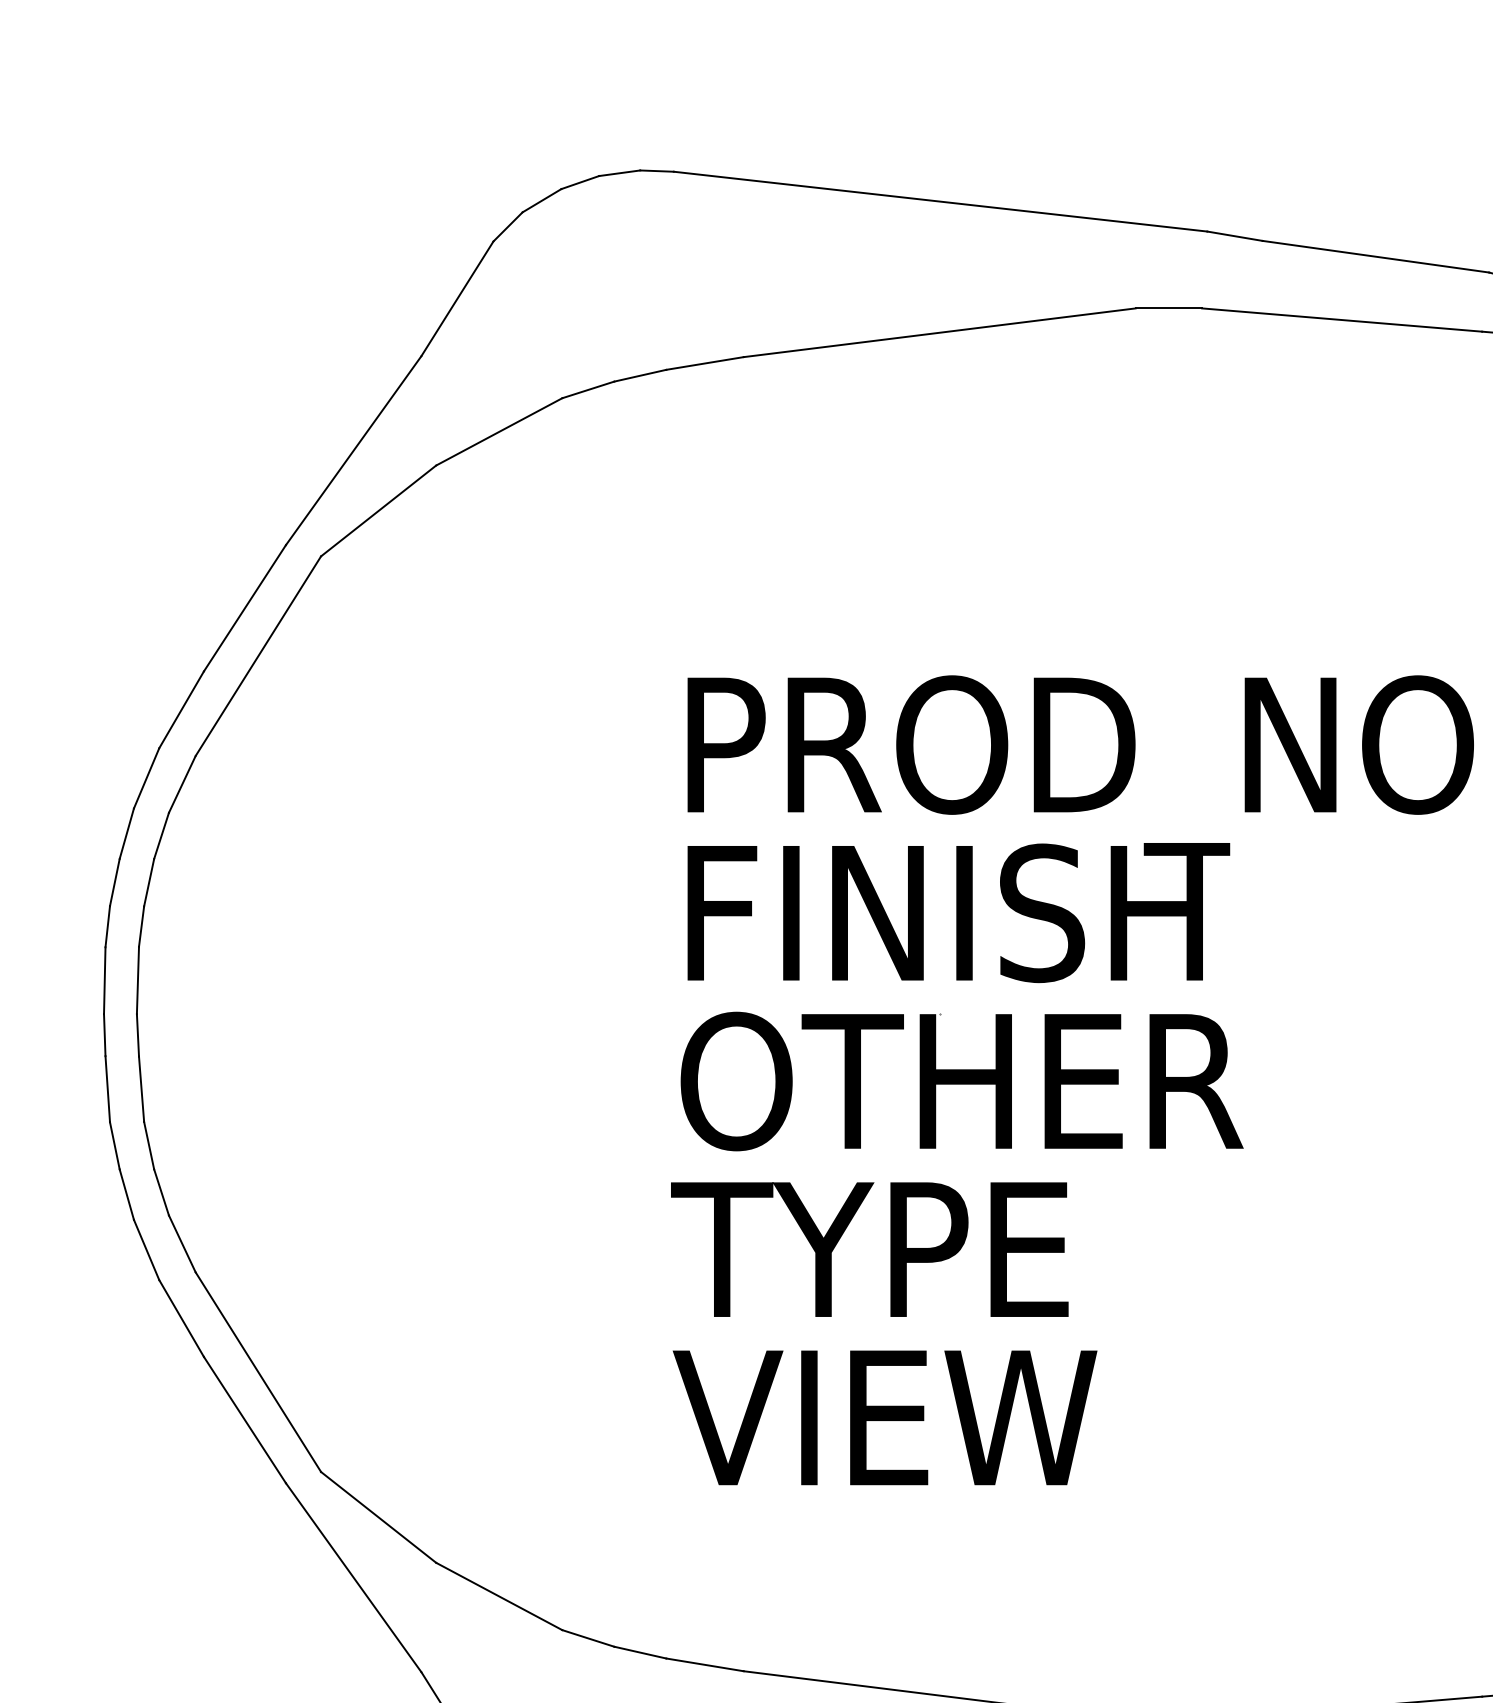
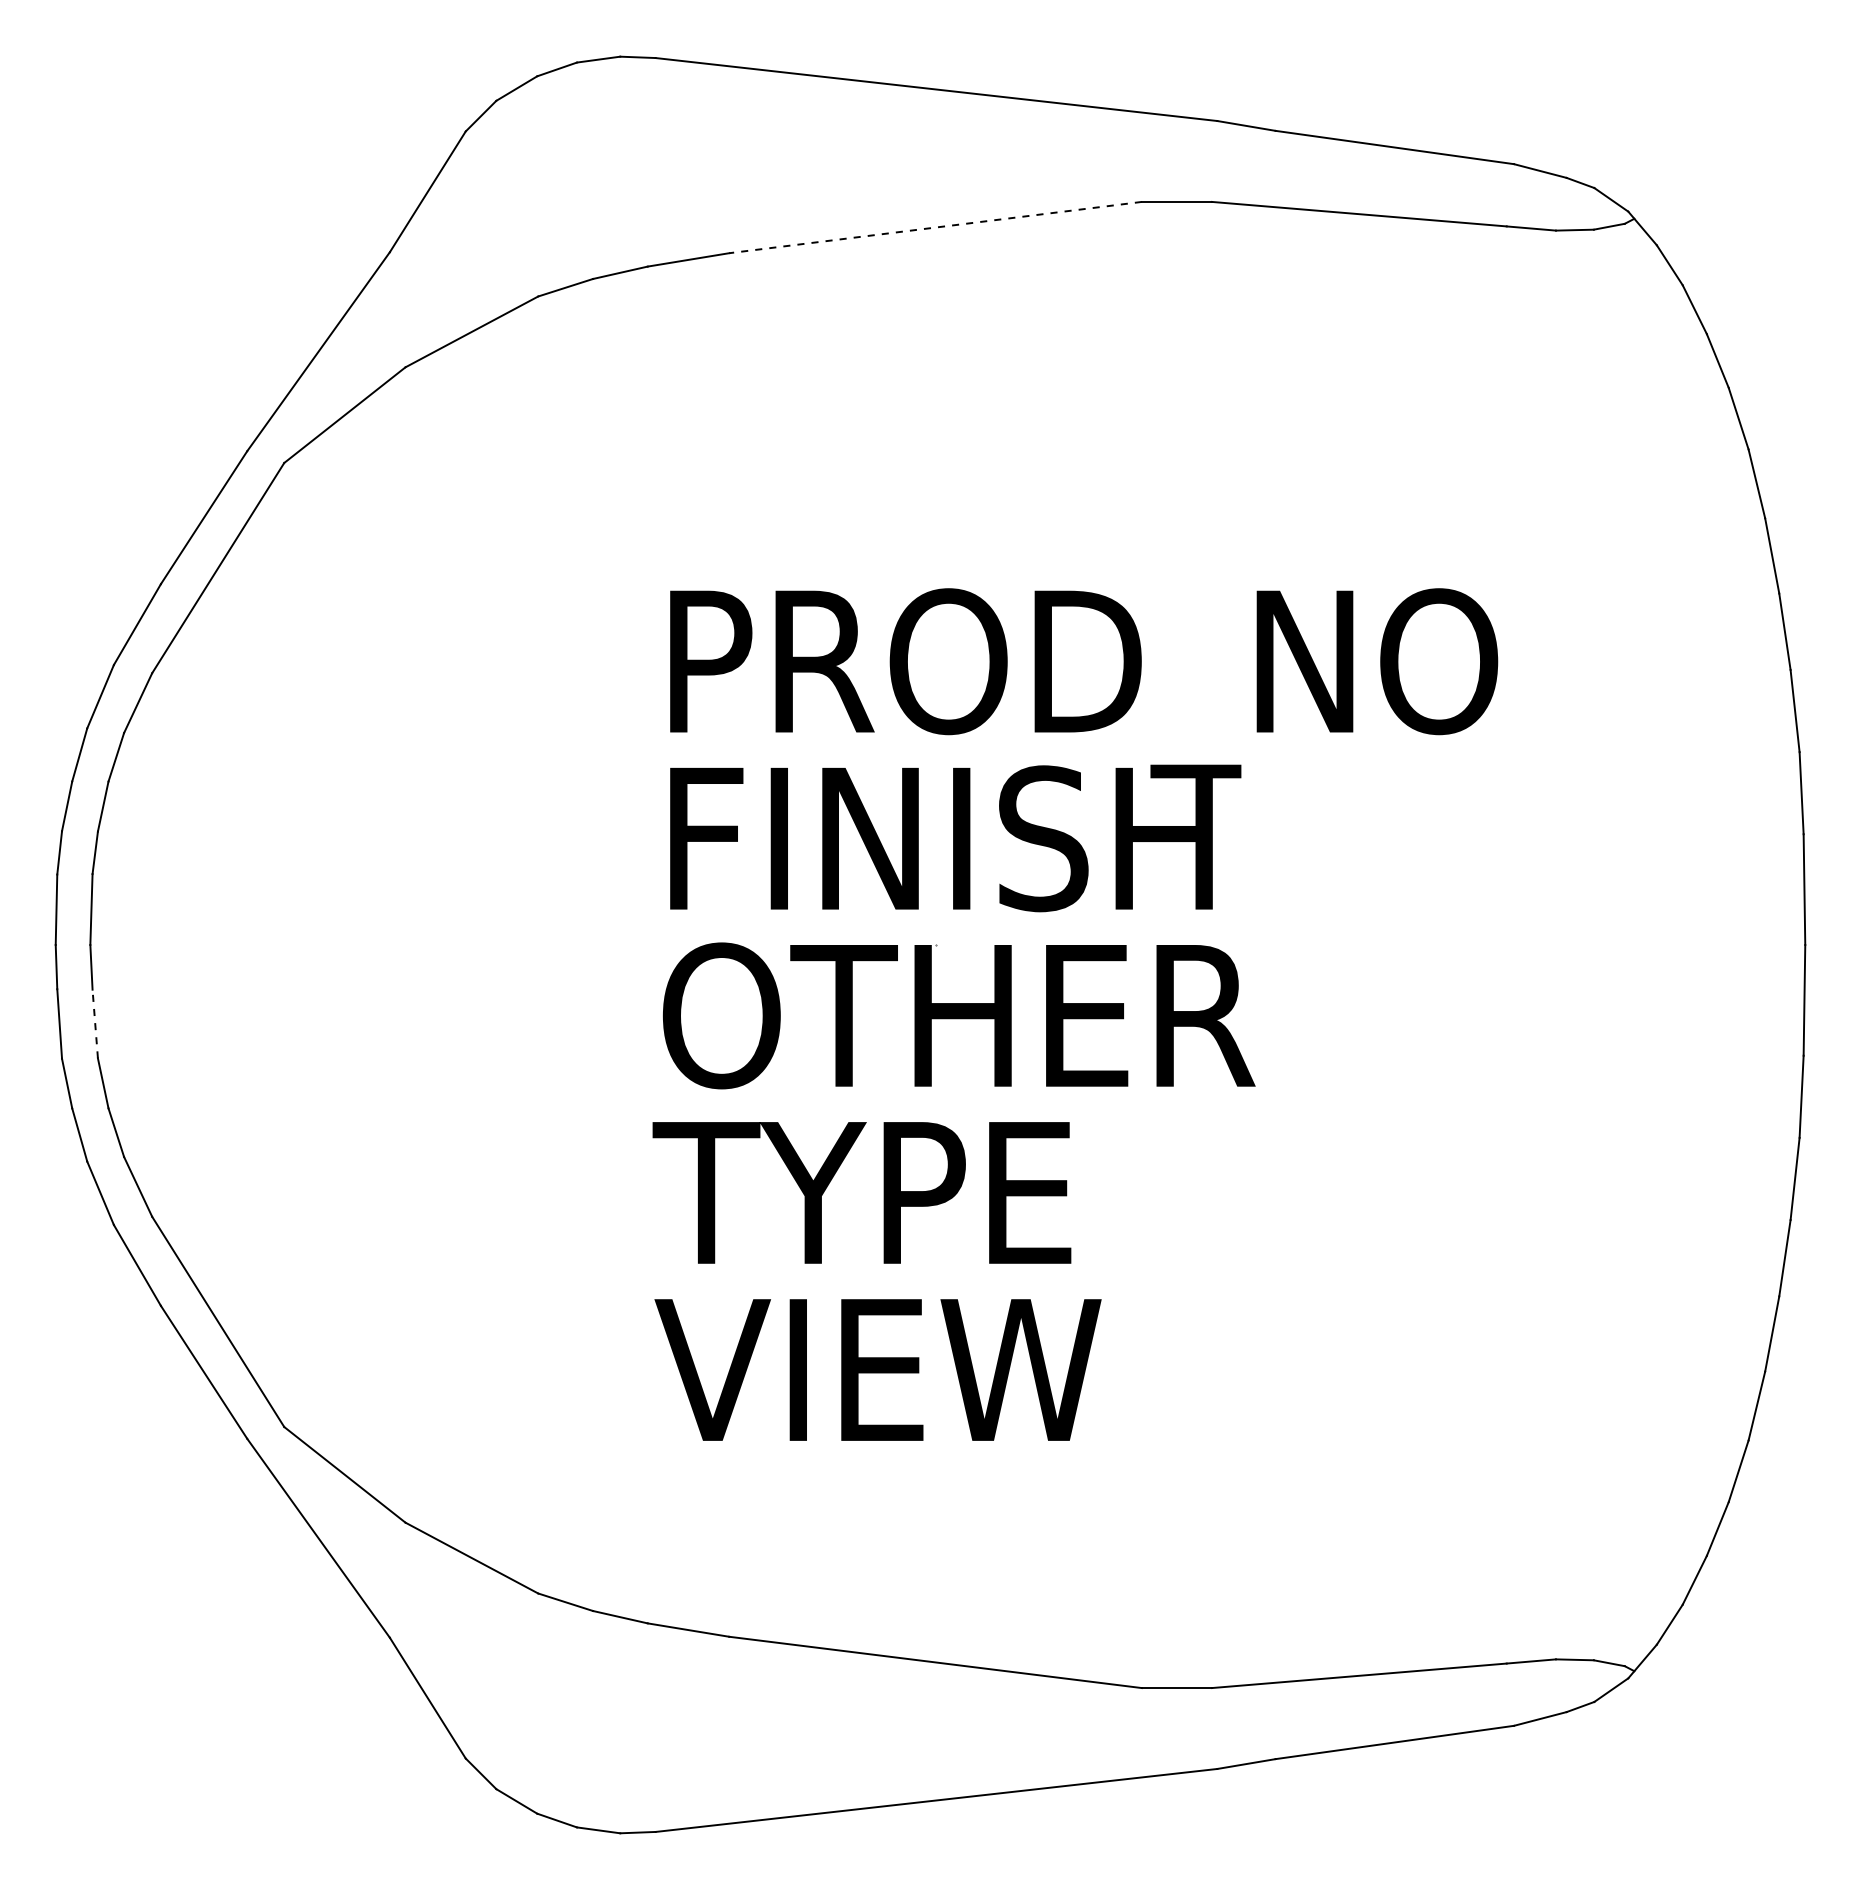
line: (939, 332) -> (935, 227), solid -> dashed
line: (141, 1088) -> (95, 1023), solid -> dashed

